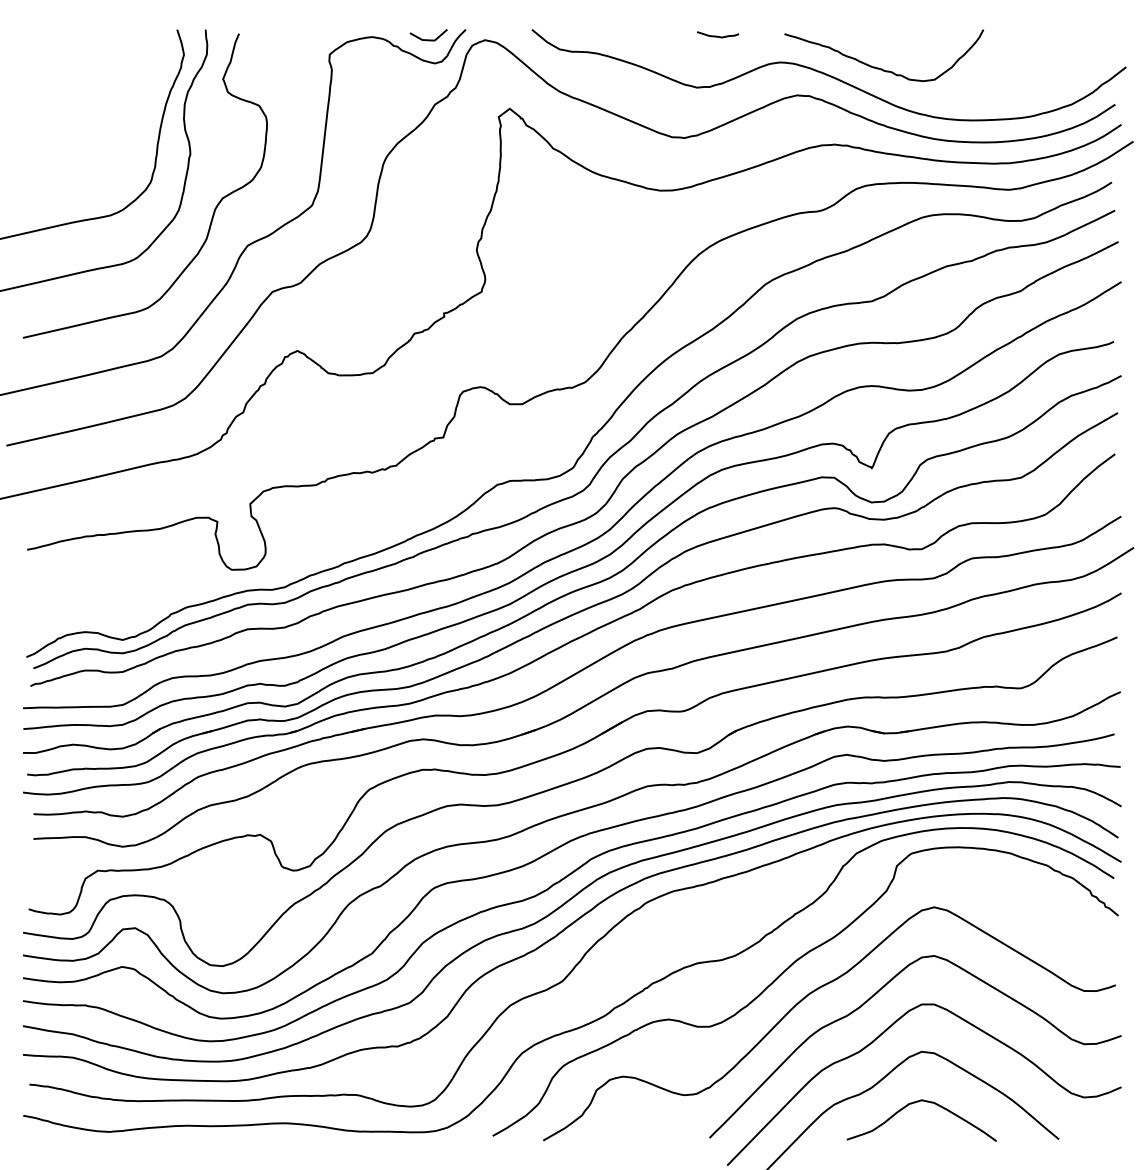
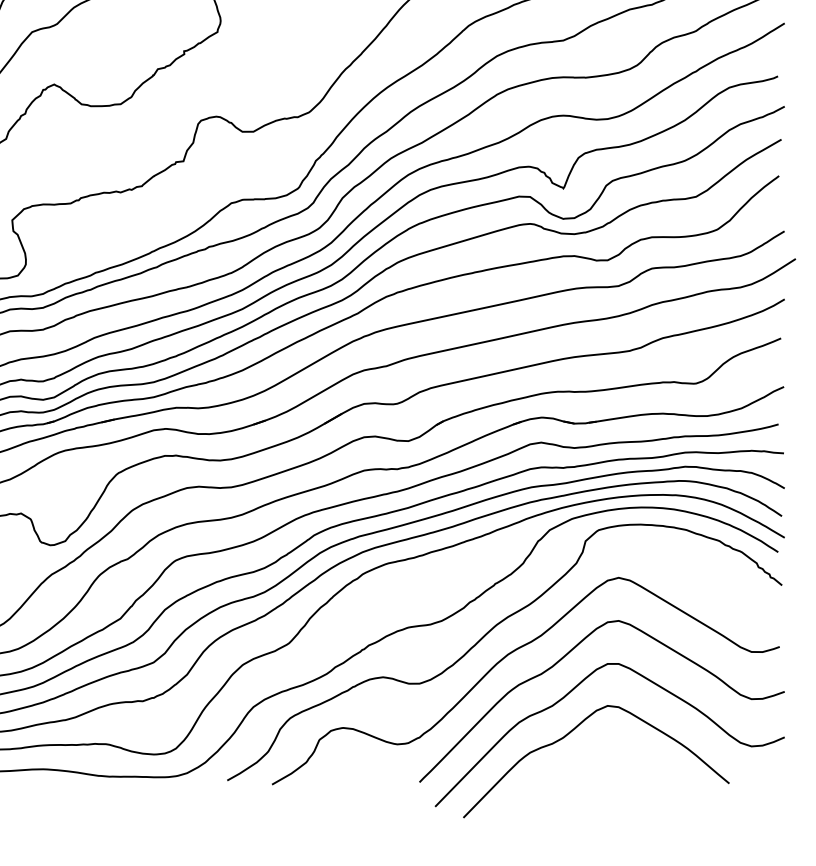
curve: (915, 1103) -> (602, 751), removed

